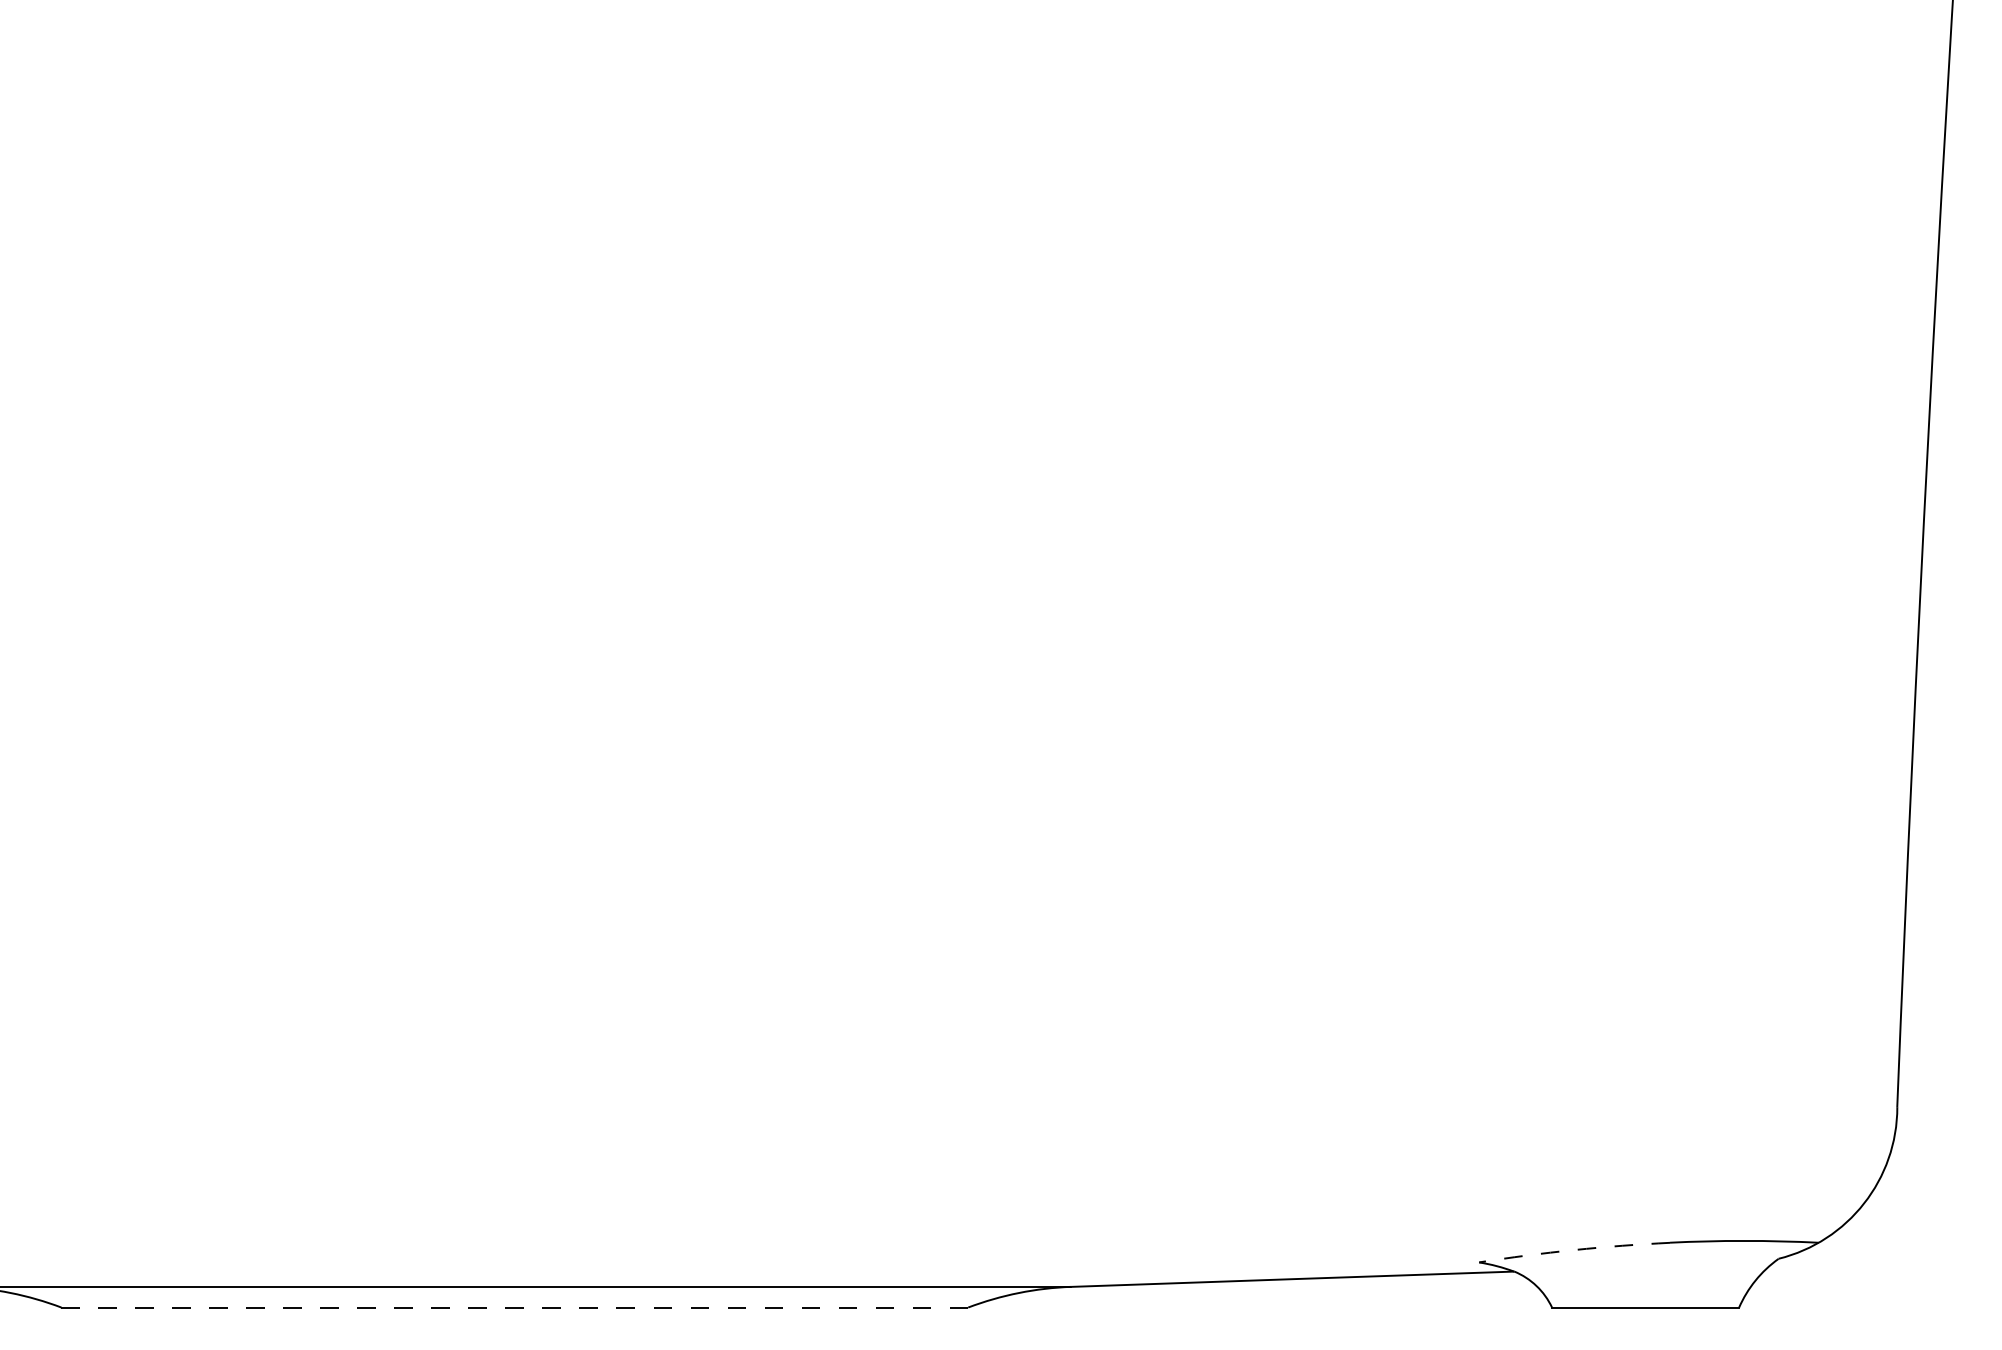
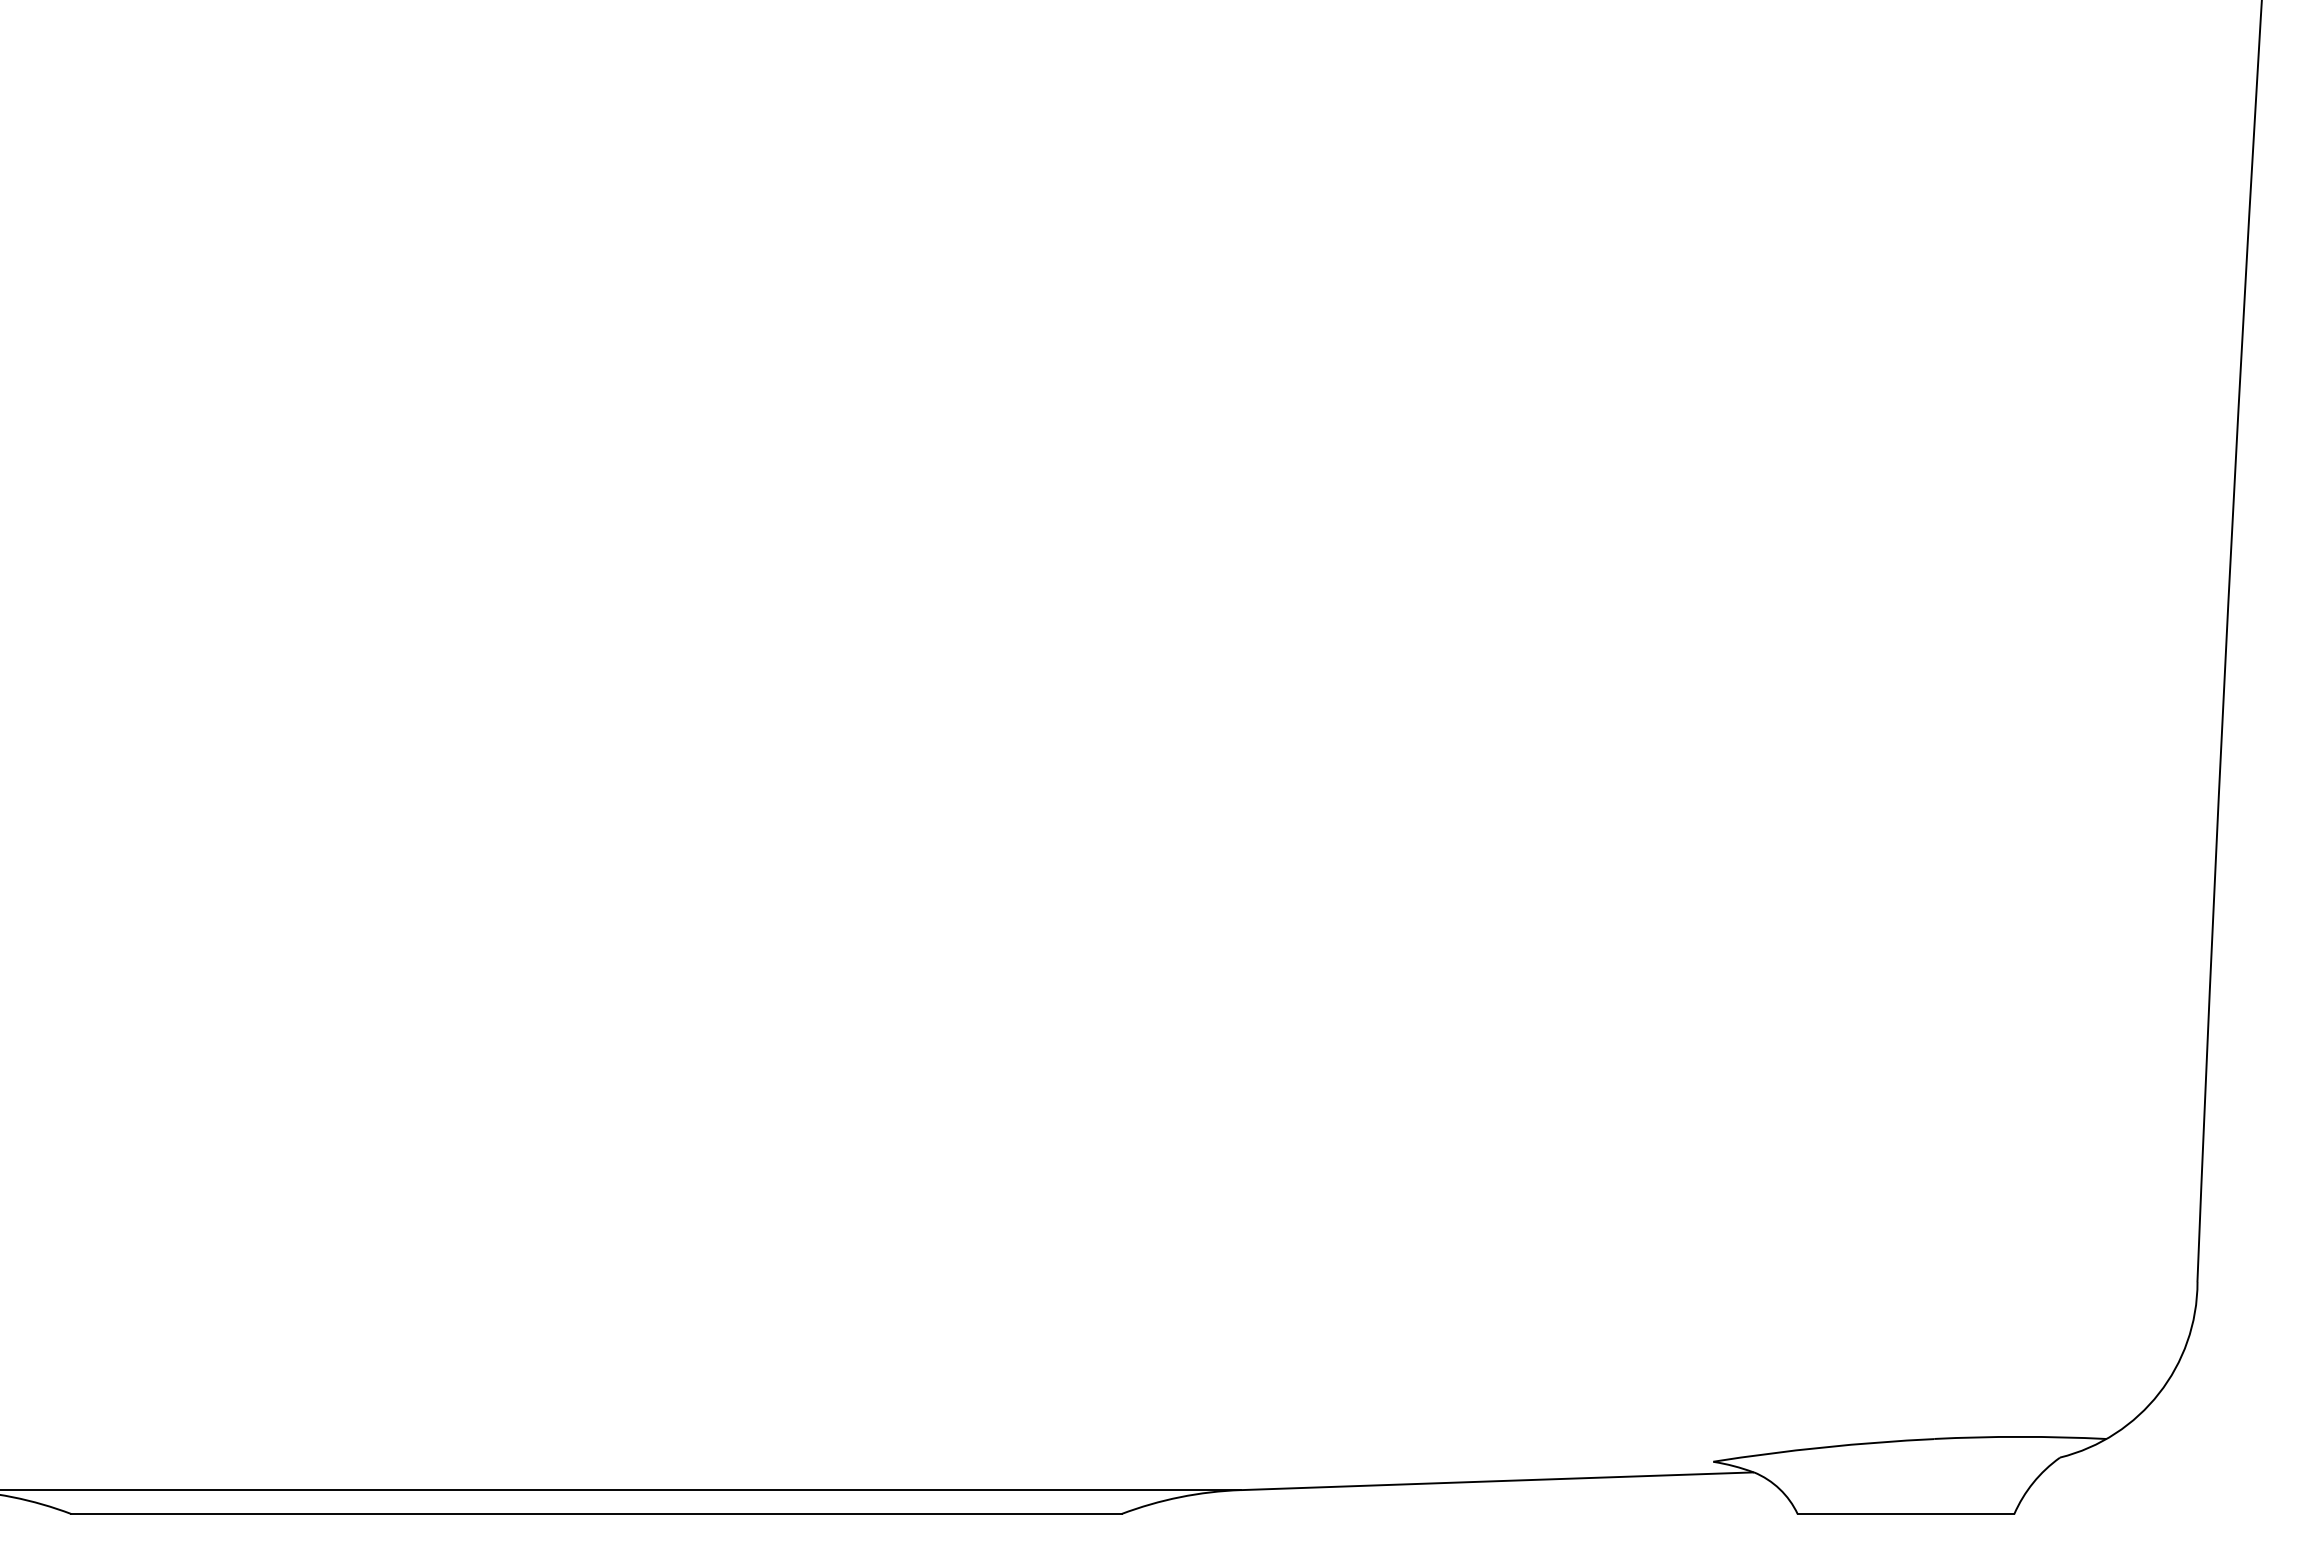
arc: (1574, 1250) -> (1823, 1447), dashed -> solid
line: (513, 1307) -> (595, 1514), dashed -> solid

